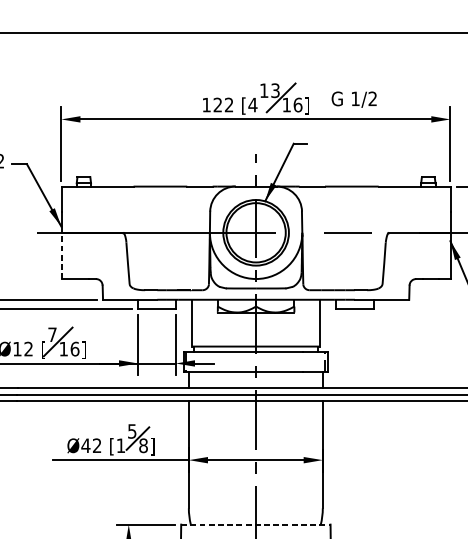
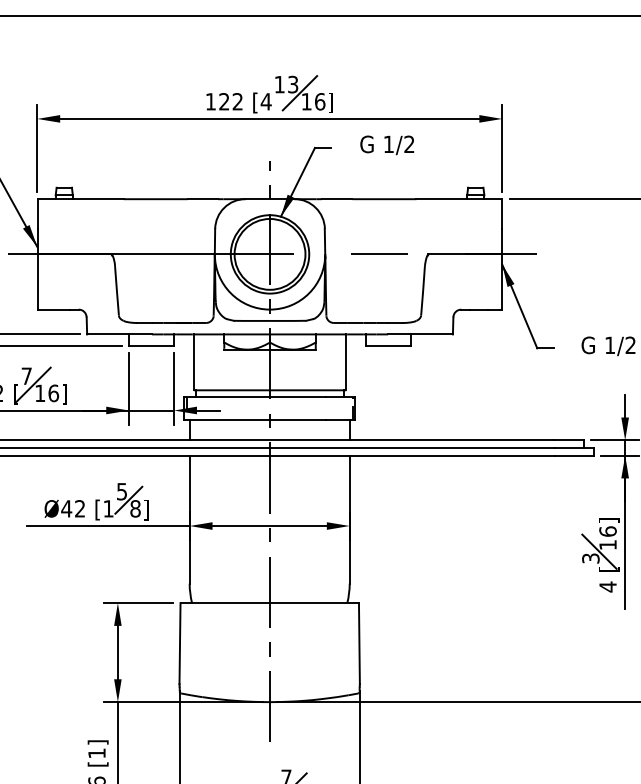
text: (354, 99) -> (387, 145), moved
line: (61, 256) -> (37, 282), dashed -> solid
line: (256, 525) -> (270, 603), dashed -> solid

